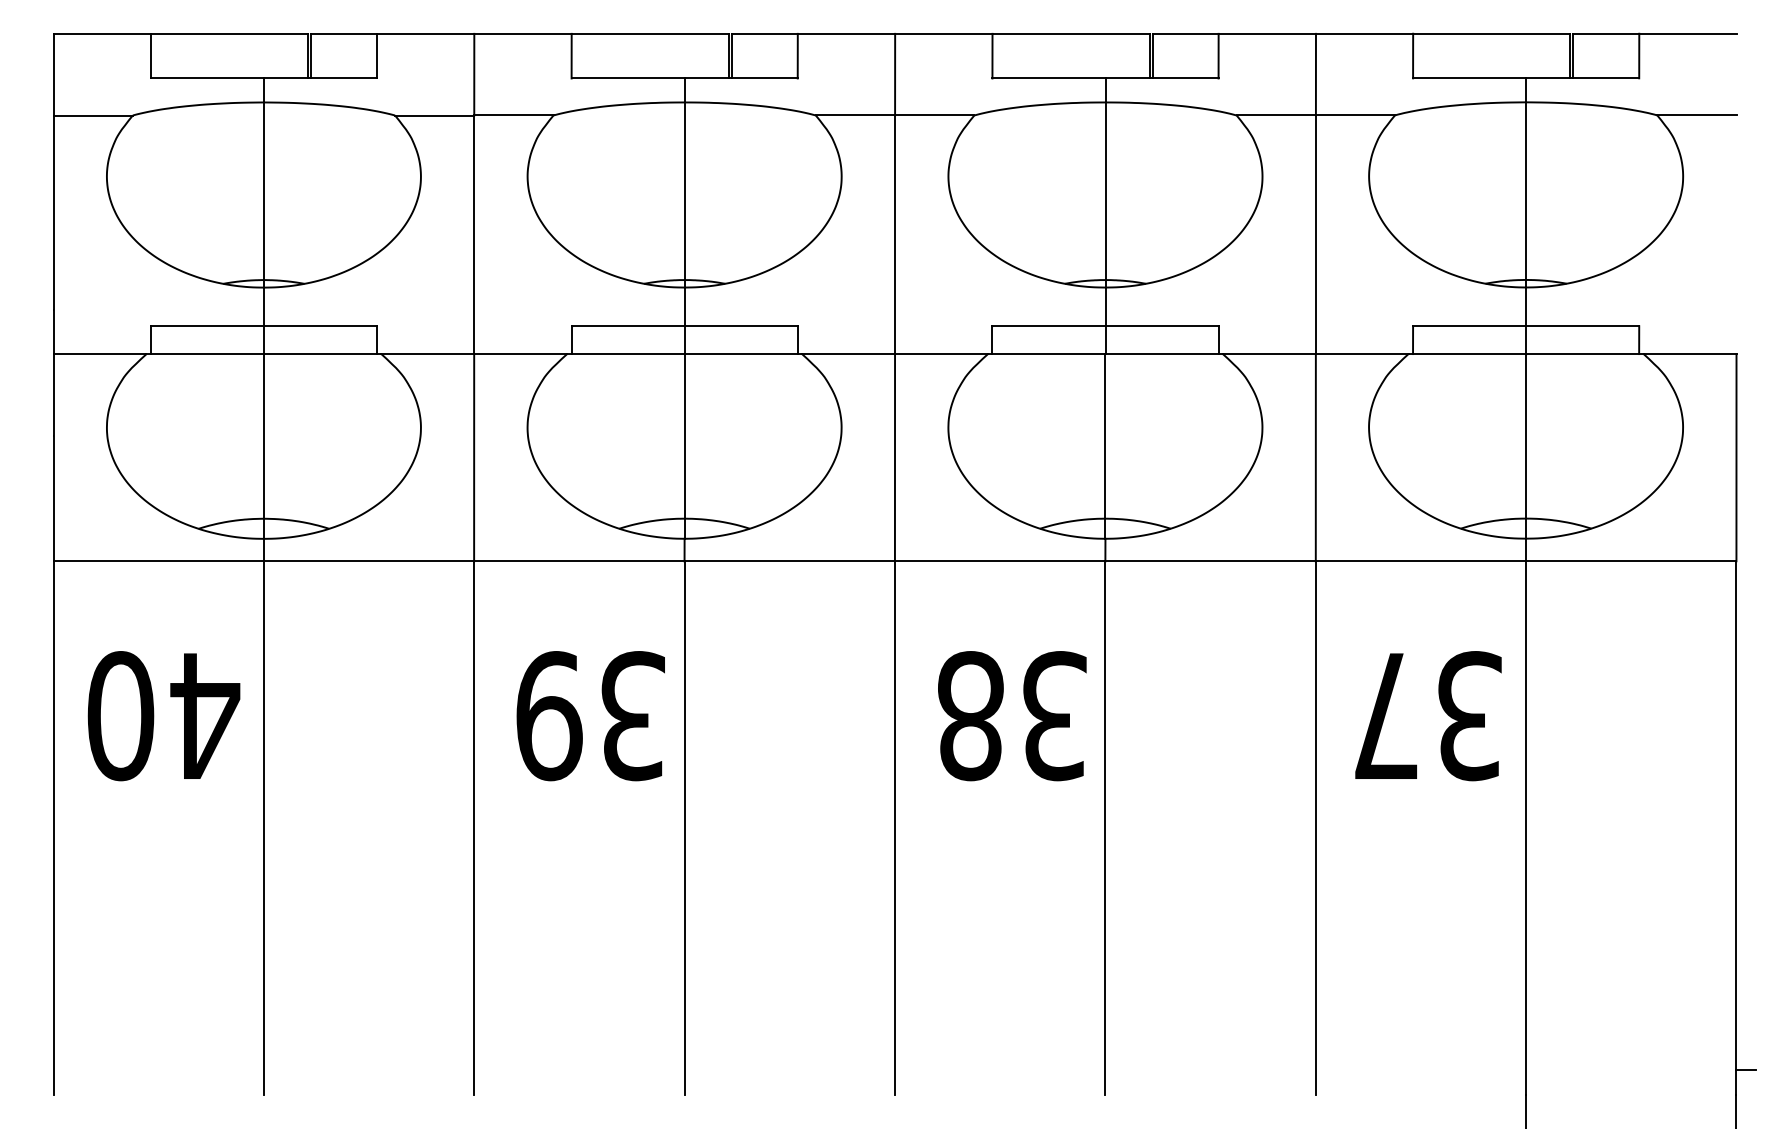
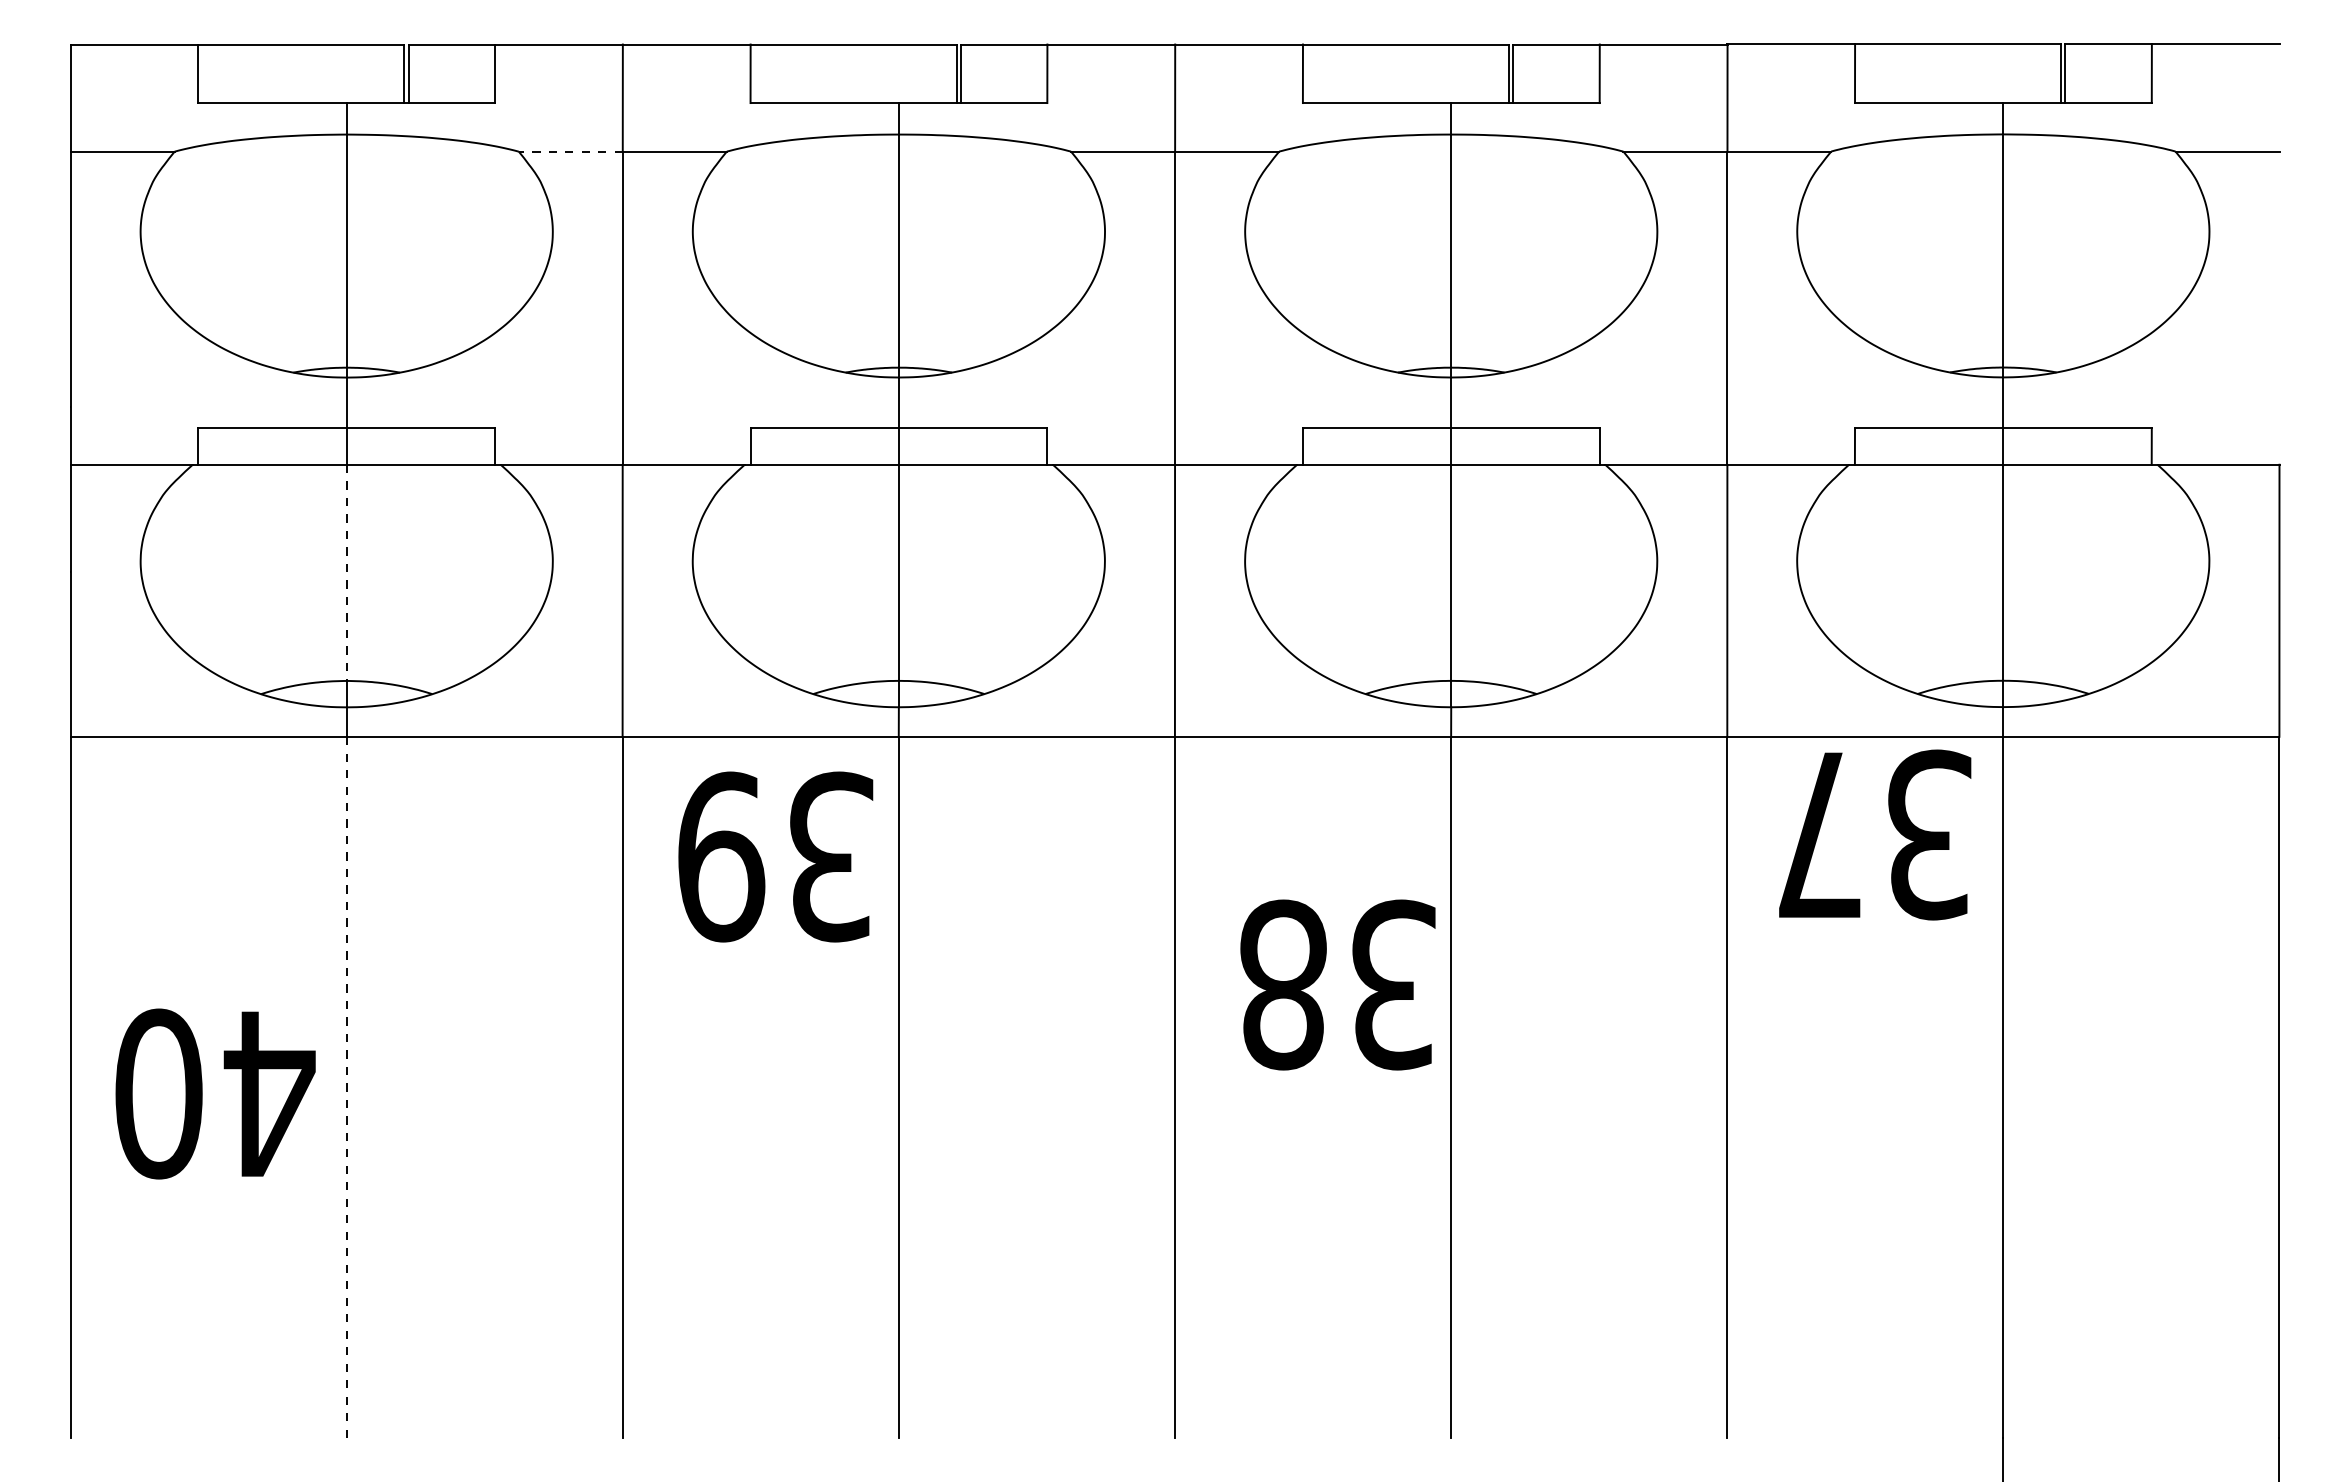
line: (434, 115) -> (570, 151), solid -> dashed
line: (263, 436) -> (346, 572), solid -> dashed
text: (163, 715) -> (215, 1093), moved
text: (590, 715) -> (775, 856), moved
text: (1011, 715) -> (1337, 984), moved
text: (1428, 715) -> (1875, 834), moved
line: (263, 828) -> (346, 1087), solid -> dashed
line: (1745, 1070) -> (2291, 1404), removed

